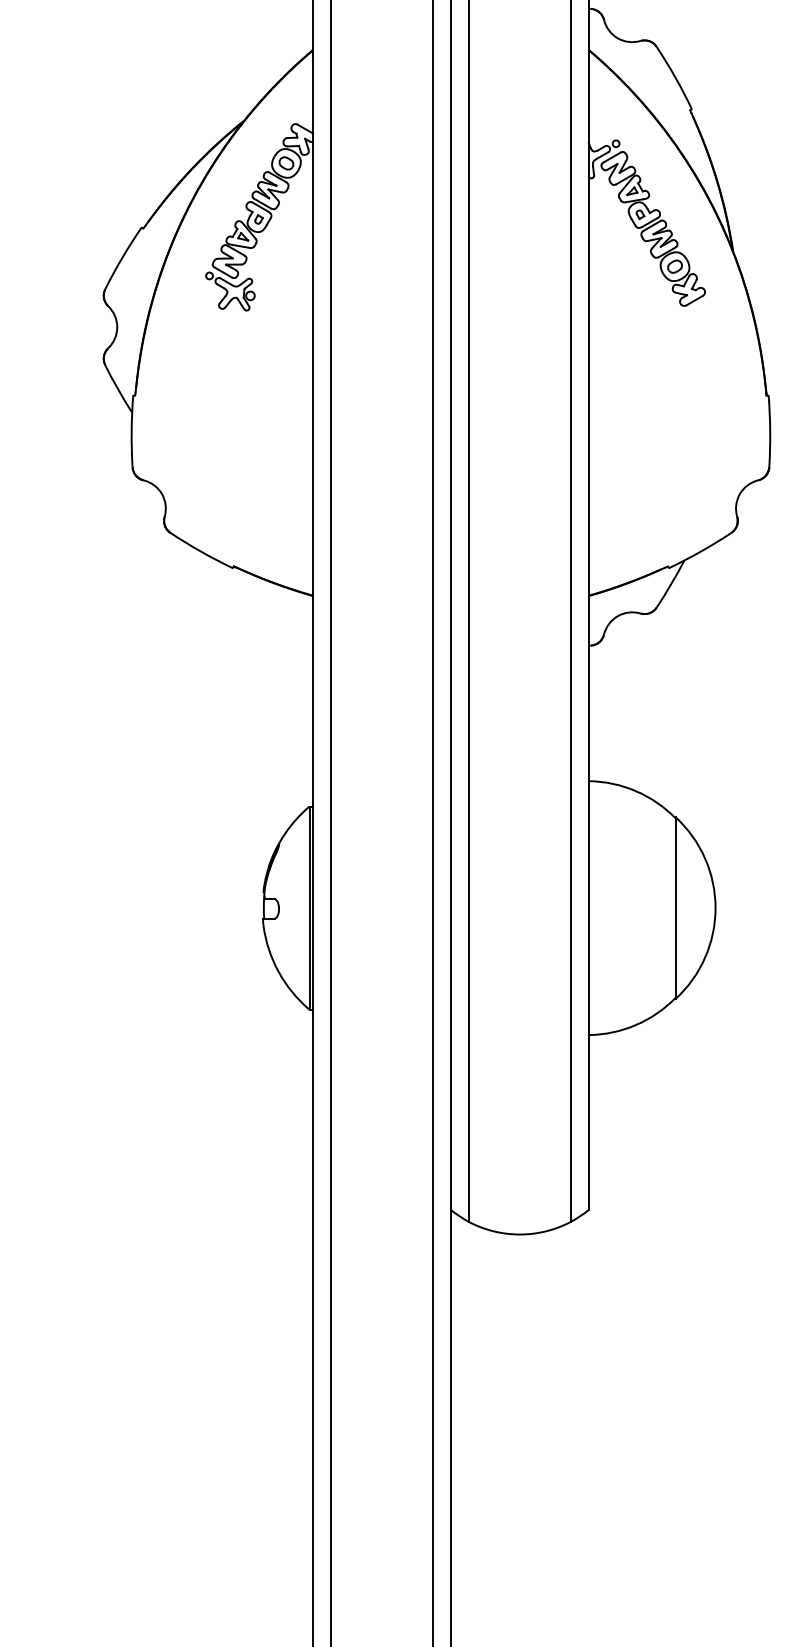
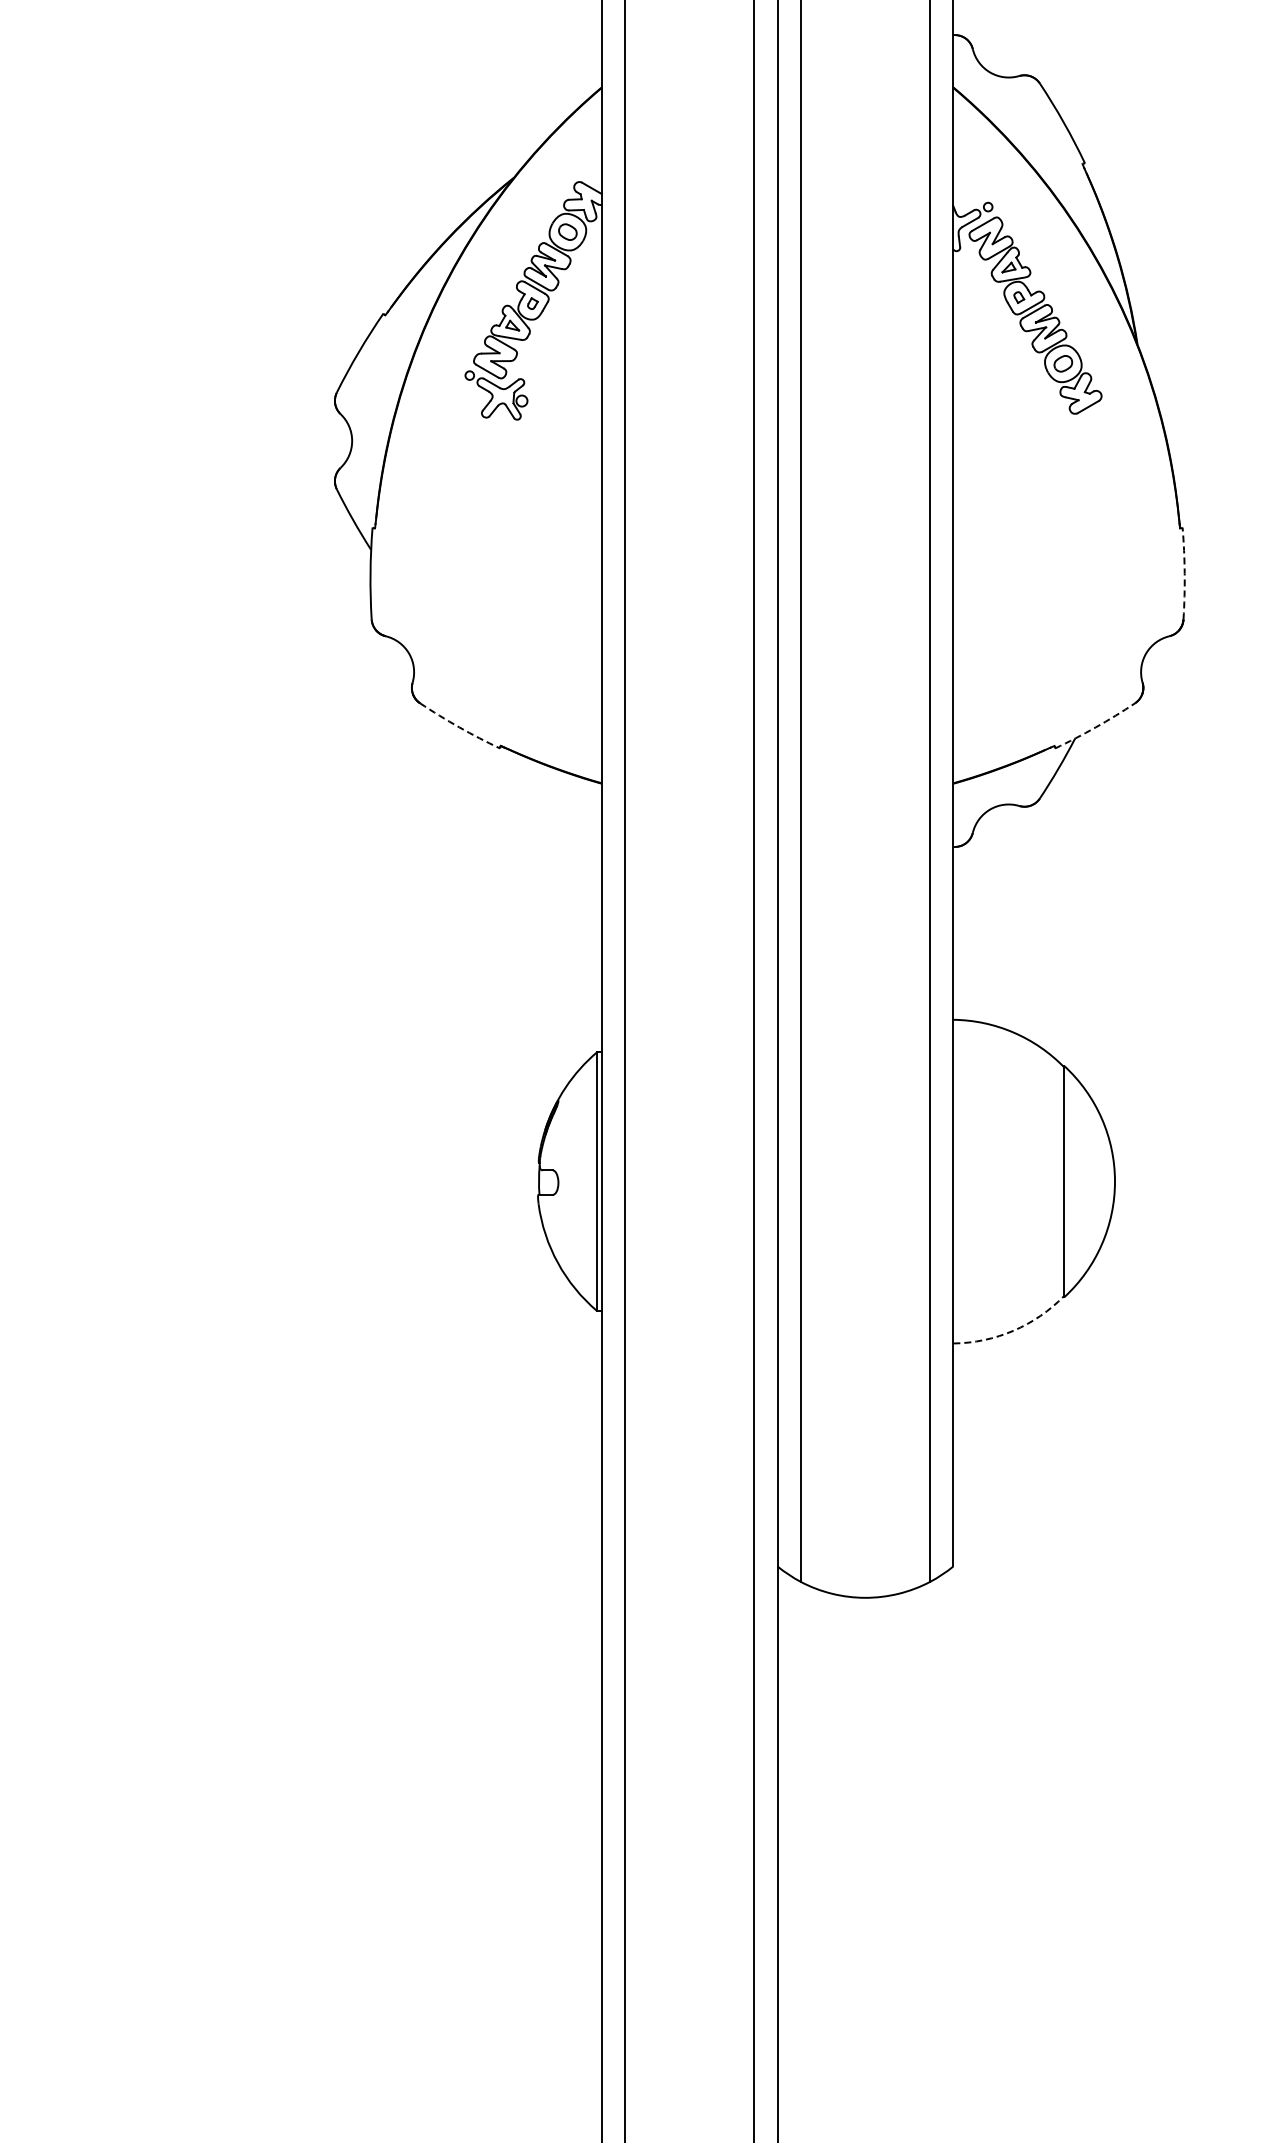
arc: (770, 431) -> (1184, 573), solid -> dashed
arc: (201, 551) -> (459, 727), solid -> dashed
arc: (700, 551) -> (1095, 727), solid -> dashed
arc: (635, 1024) -> (1013, 1330), solid -> dashed

